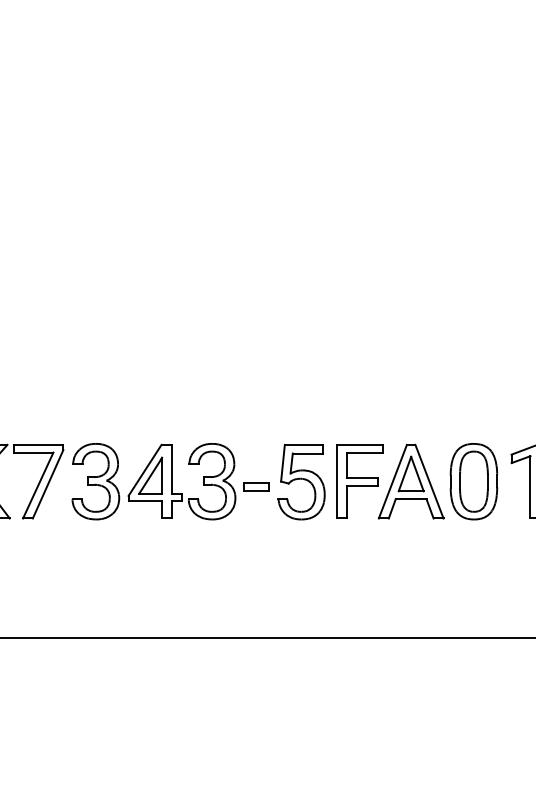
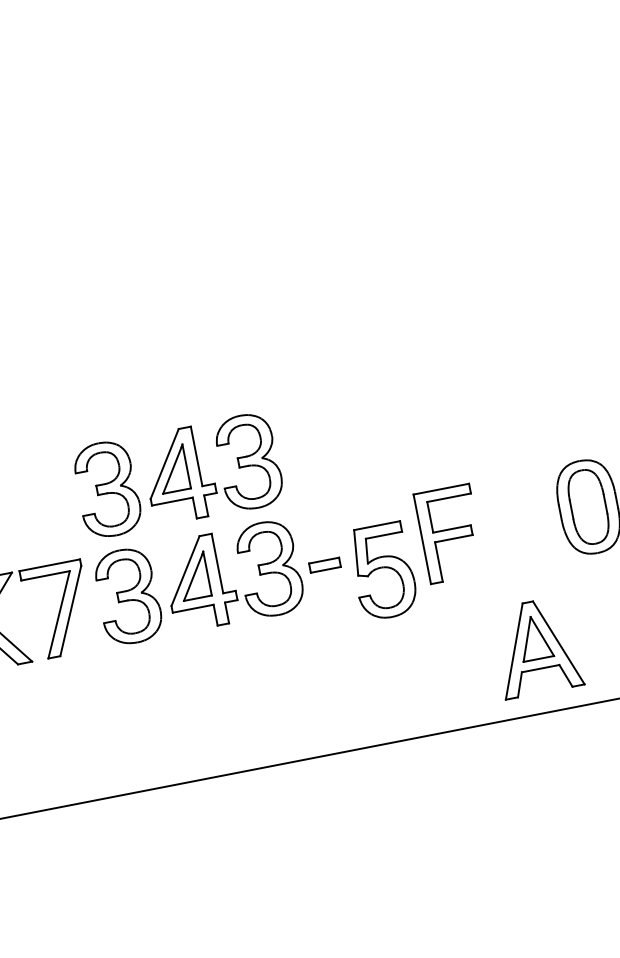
part: (153, 393) -> (177, 475), added
part: (410, 481) -> (535, 647), moved
part: (301, 482) -> (383, 571), moved

